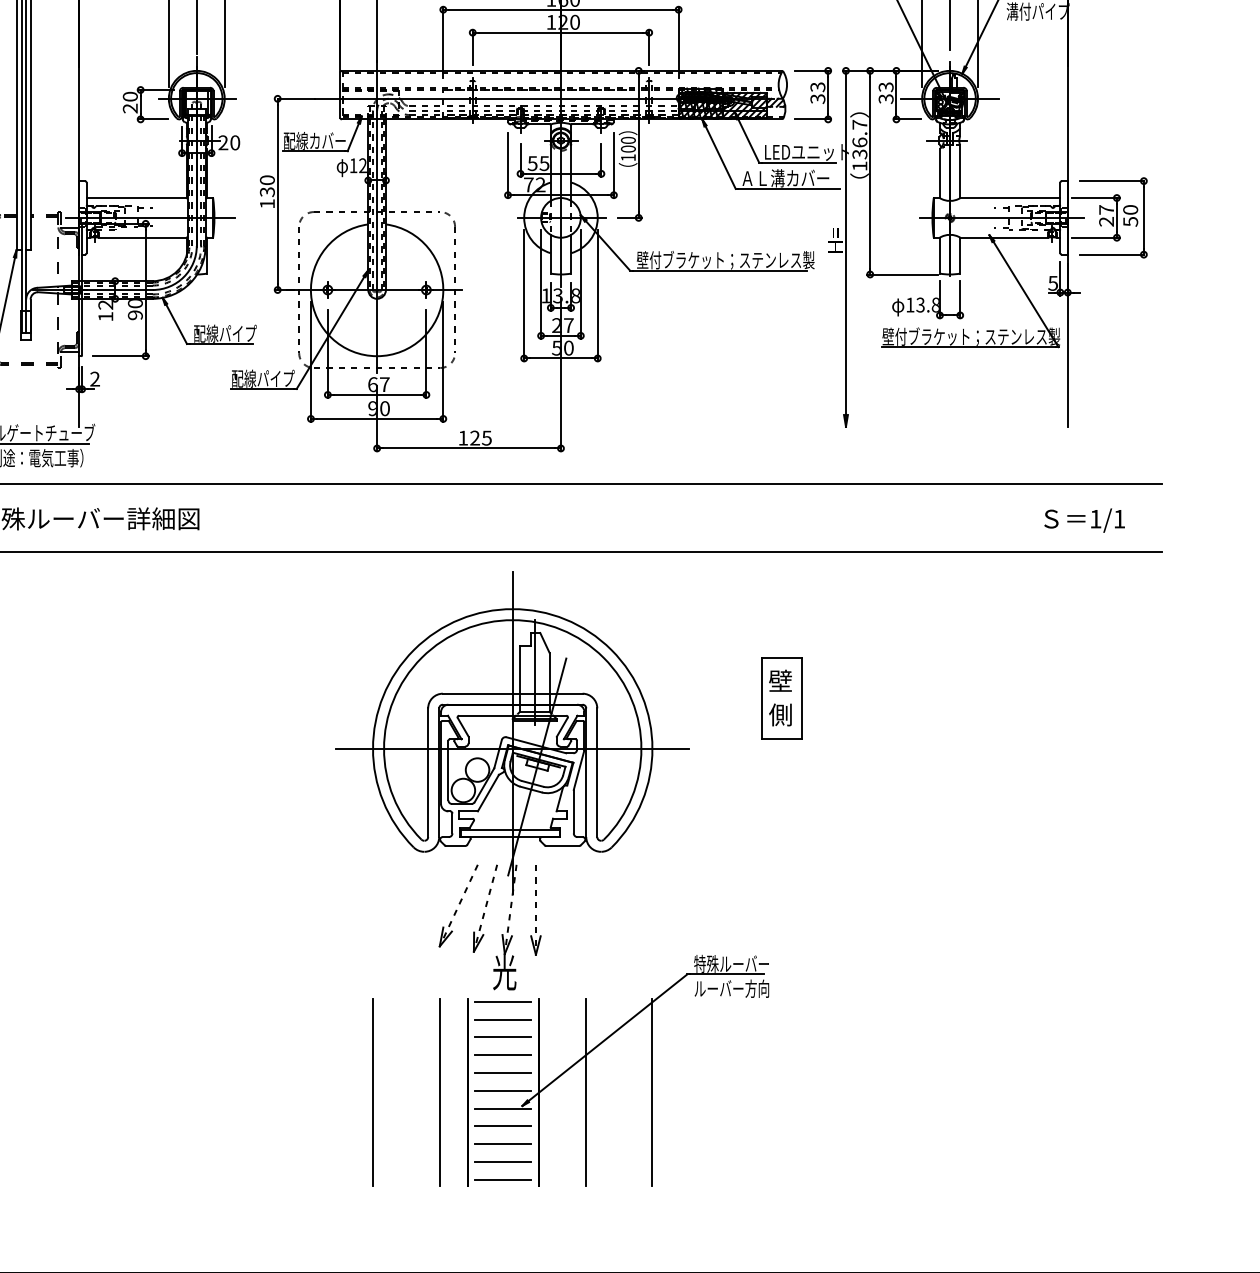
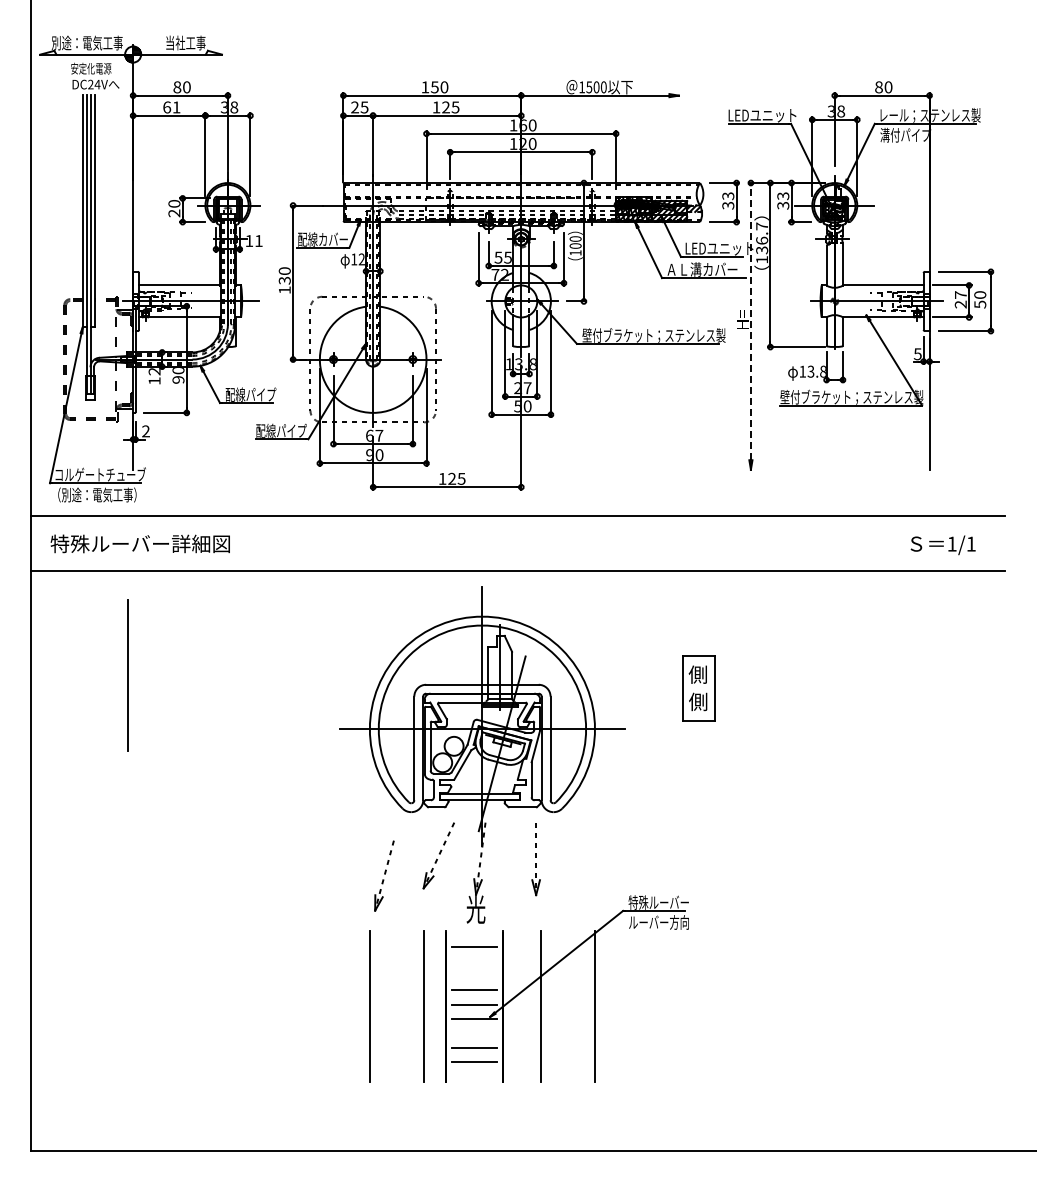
text: (228, 143) -> (253, 241), 20 -> 11
line: (845, 242) -> (750, 321), solid -> dashed
text: (779, 680) -> (697, 674), 壁 -> 側
line: (72, 682) -> (127, 675), added
part: (485, 908) -> (384, 875), moved
part: (535, 910) -> (535, 859), moved
line: (502, 1002) -> (474, 933), removed
line: (502, 1037) -> (474, 961), removed
line: (502, 1055) -> (474, 976), removed
line: (502, 1126) -> (474, 1033), removed
line: (502, 1179) -> (474, 1076), removed

